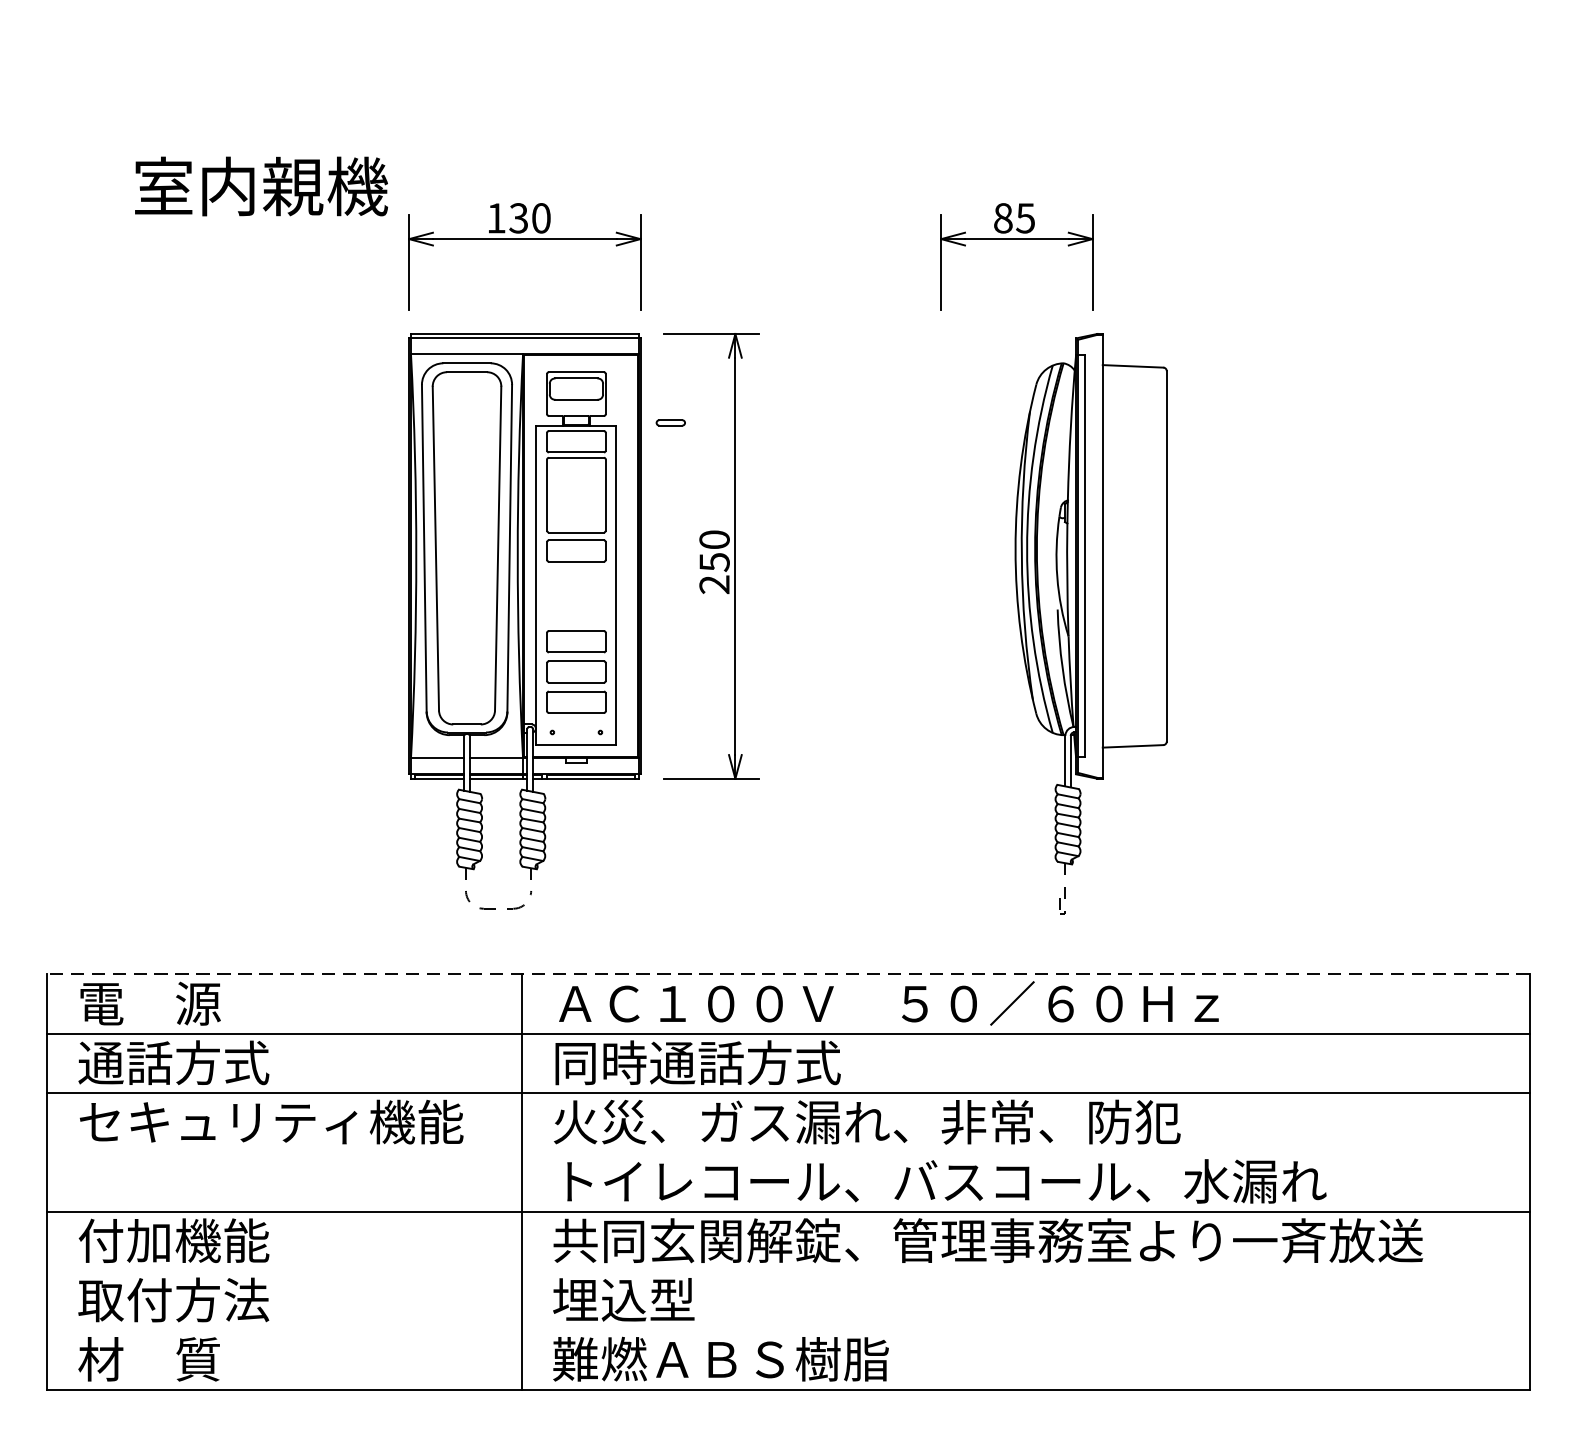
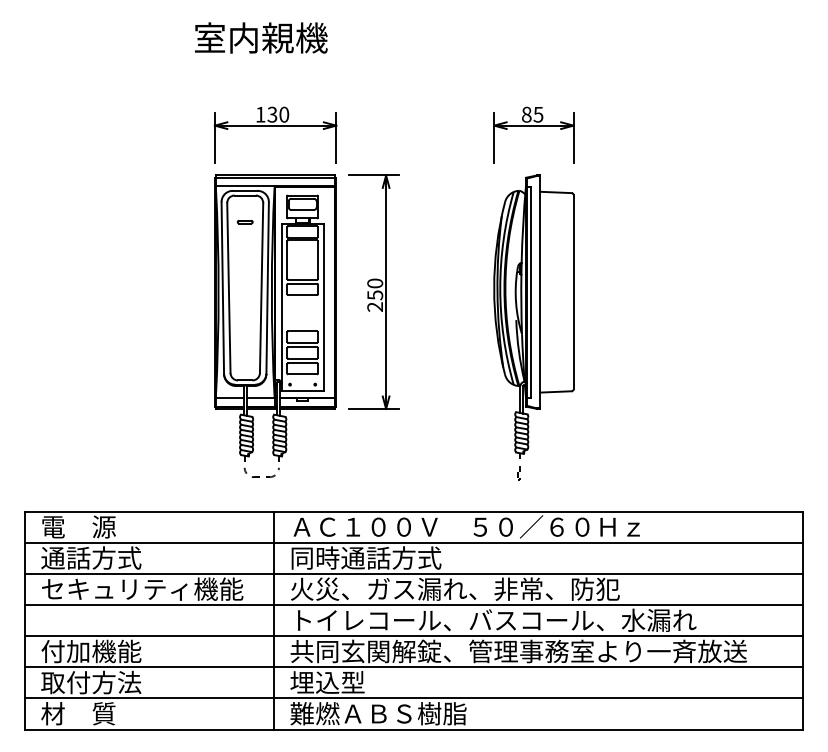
text: (261, 185) -> (261, 37), moved
part: (669, 421) -> (244, 221), moved
part: (1090, 623) -> (533, 327), moved
line: (787, 974) -> (413, 511), dashed -> solid
line: (787, 1153) -> (413, 605), added
line: (787, 1271) -> (413, 667), added
line: (787, 1330) -> (413, 698), added

